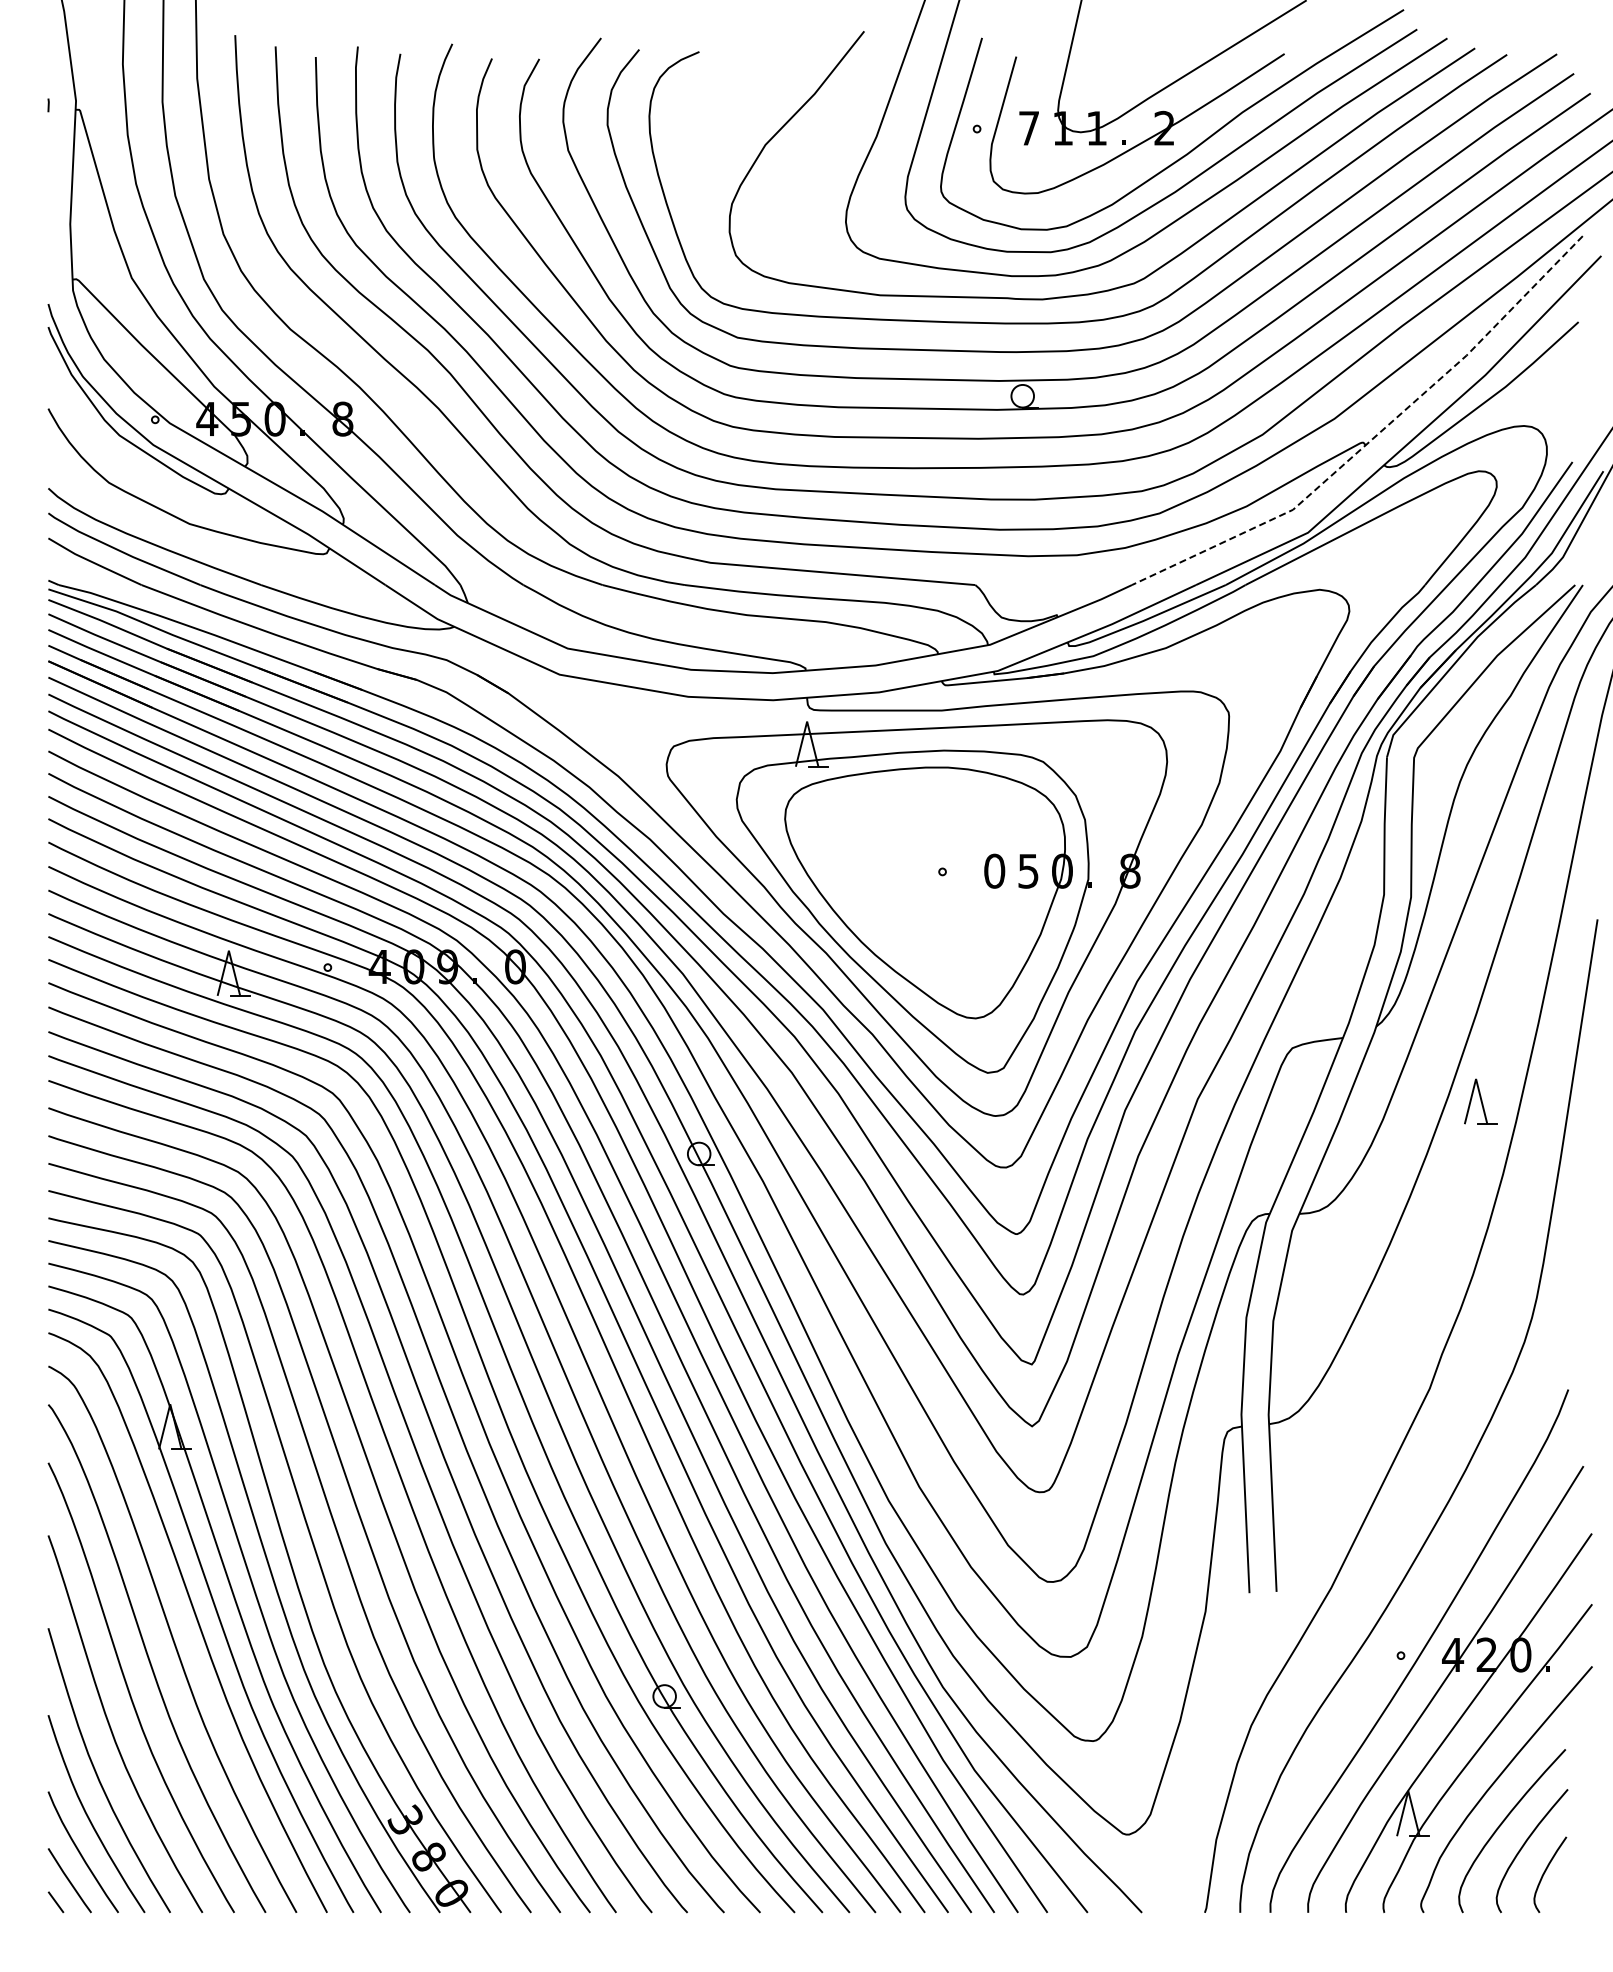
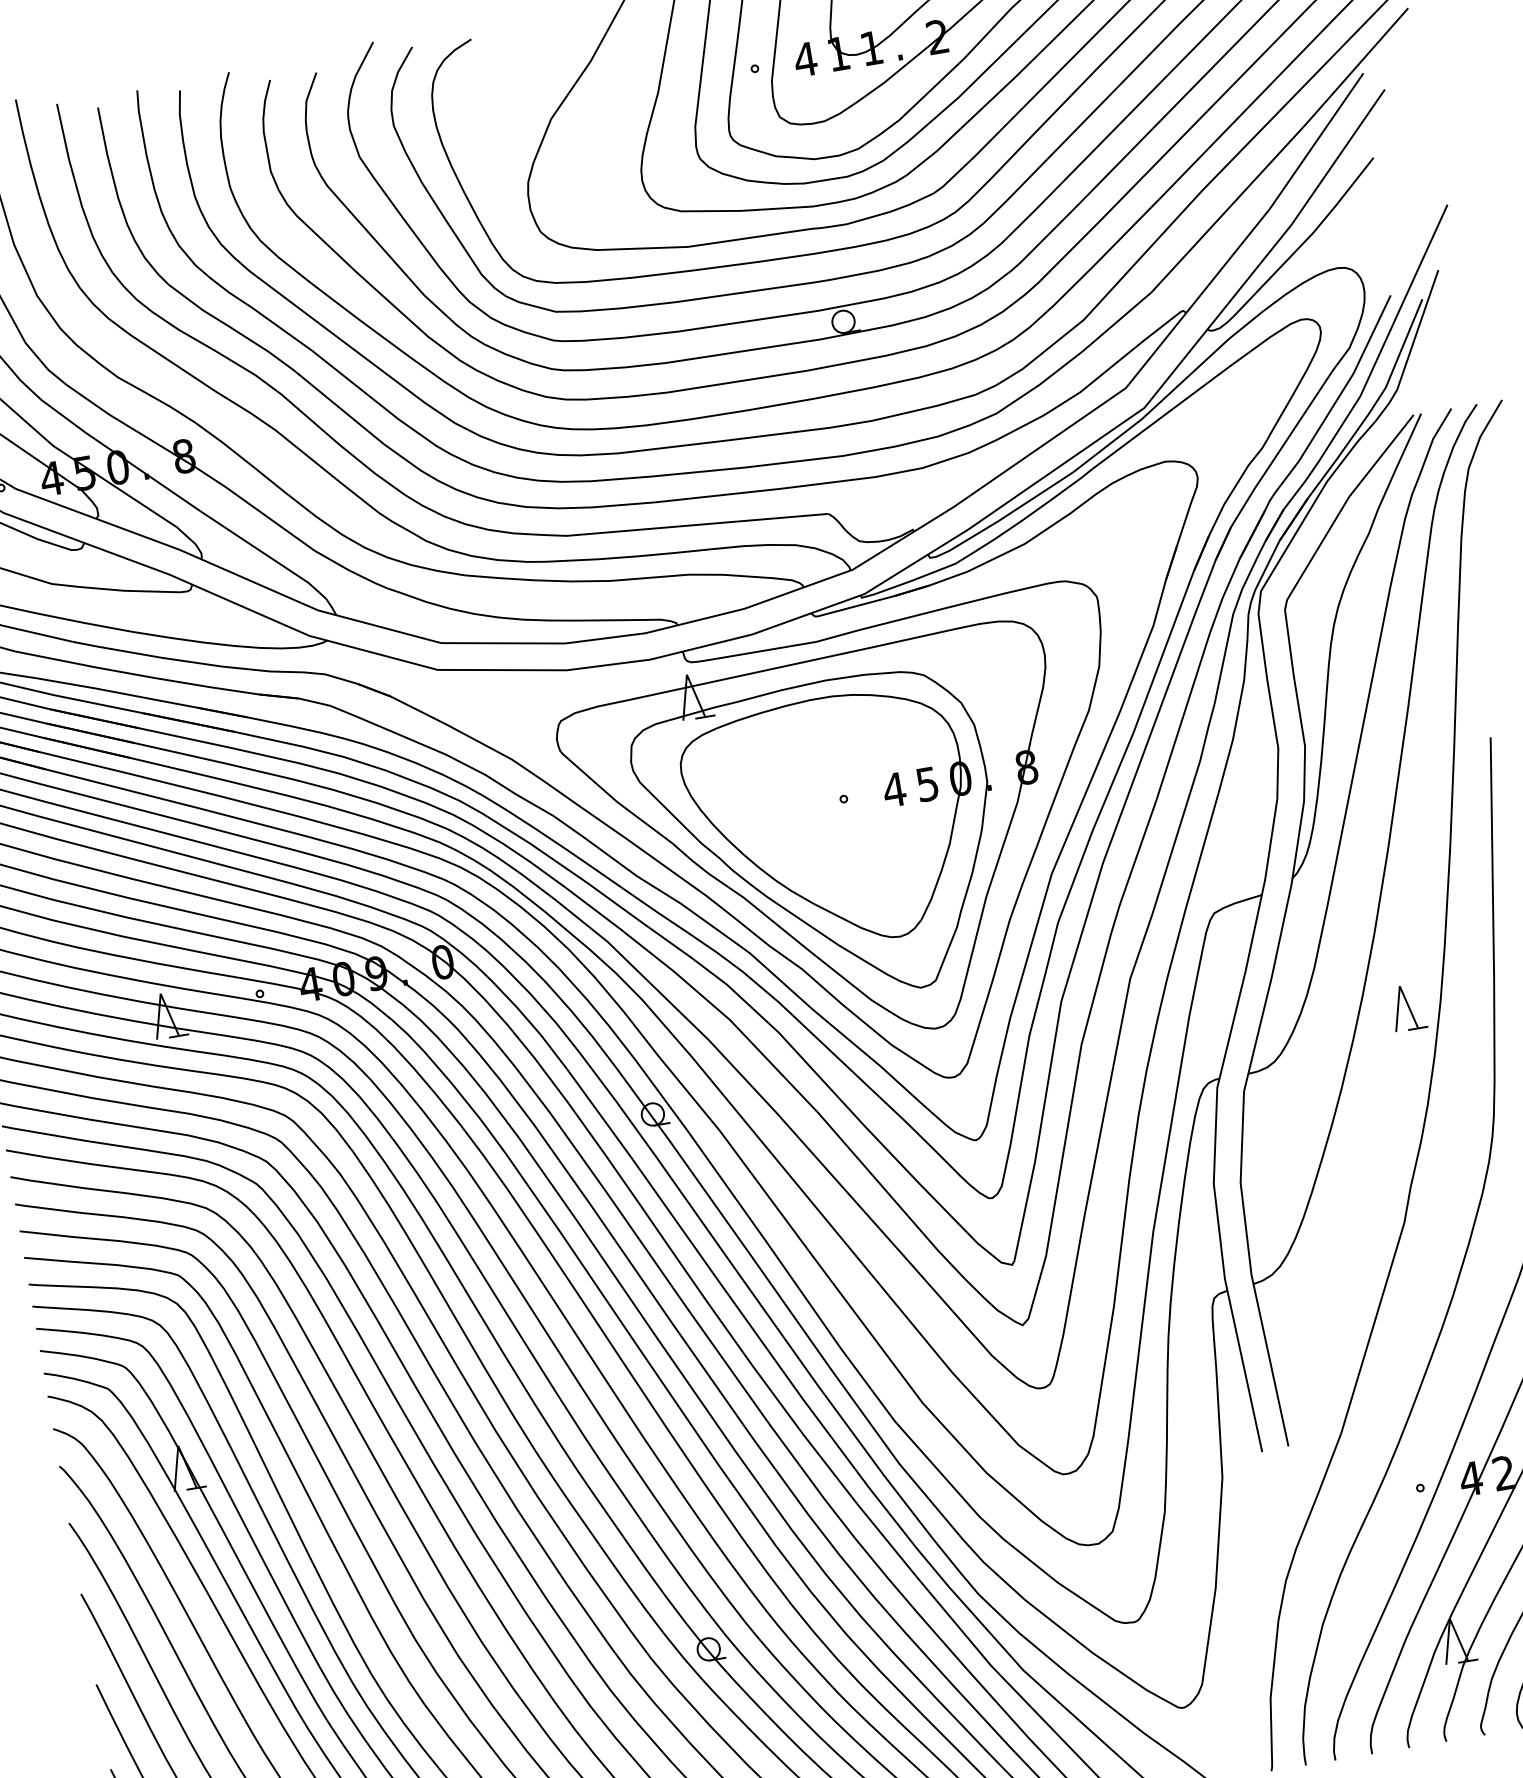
text: (1029, 128) -> (805, 59), 7 -> 4
line: (1375, 436) -> (1194, 302), dashed -> solid
text: (994, 870) -> (894, 789), 0 -> 4
part: (1480, 1101) -> (1407, 1007), moved

